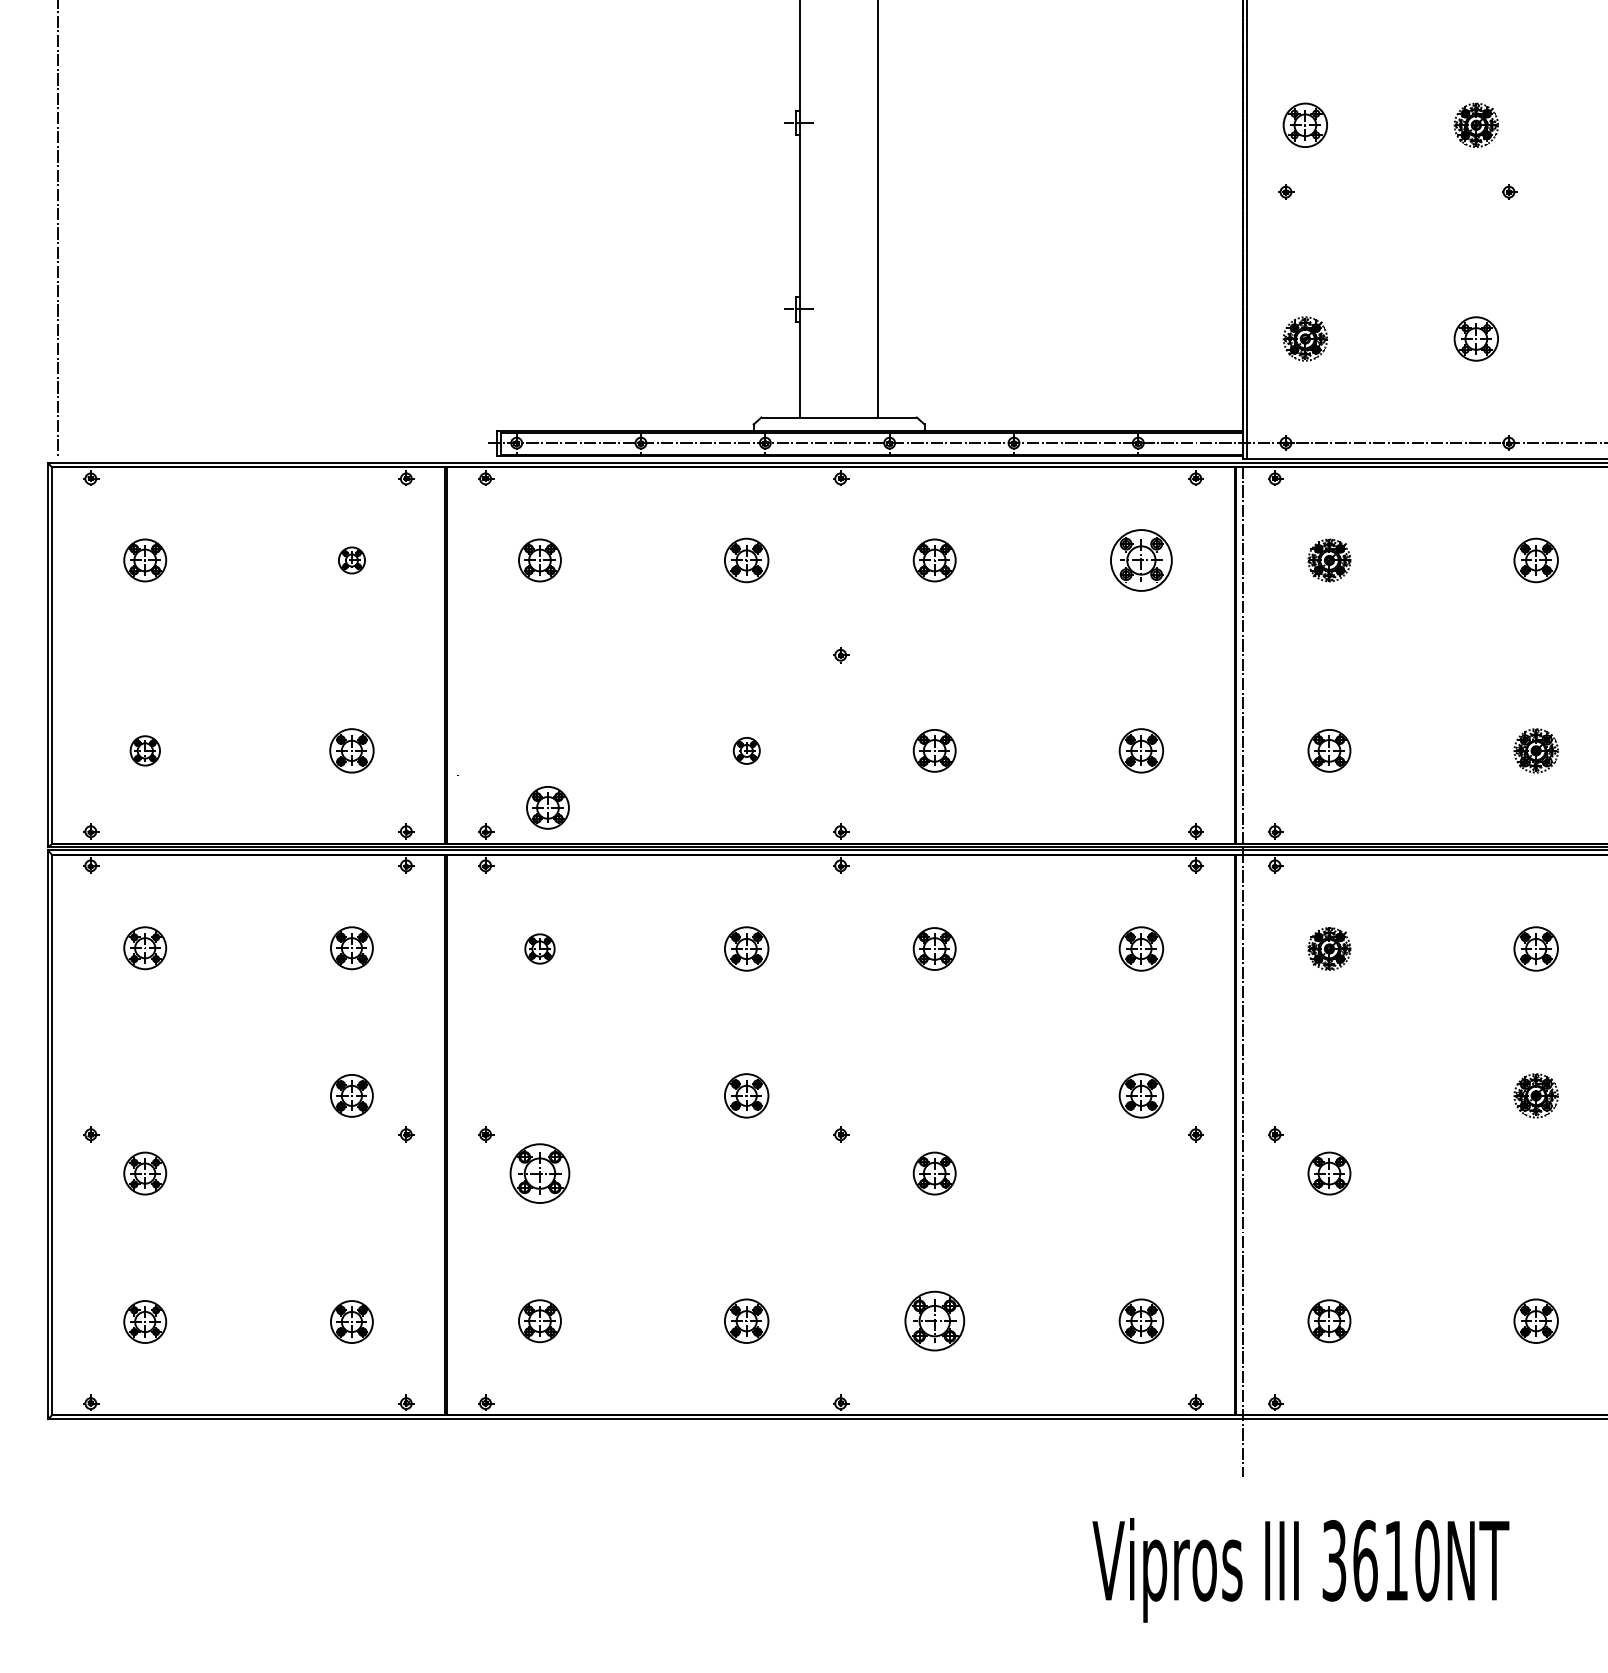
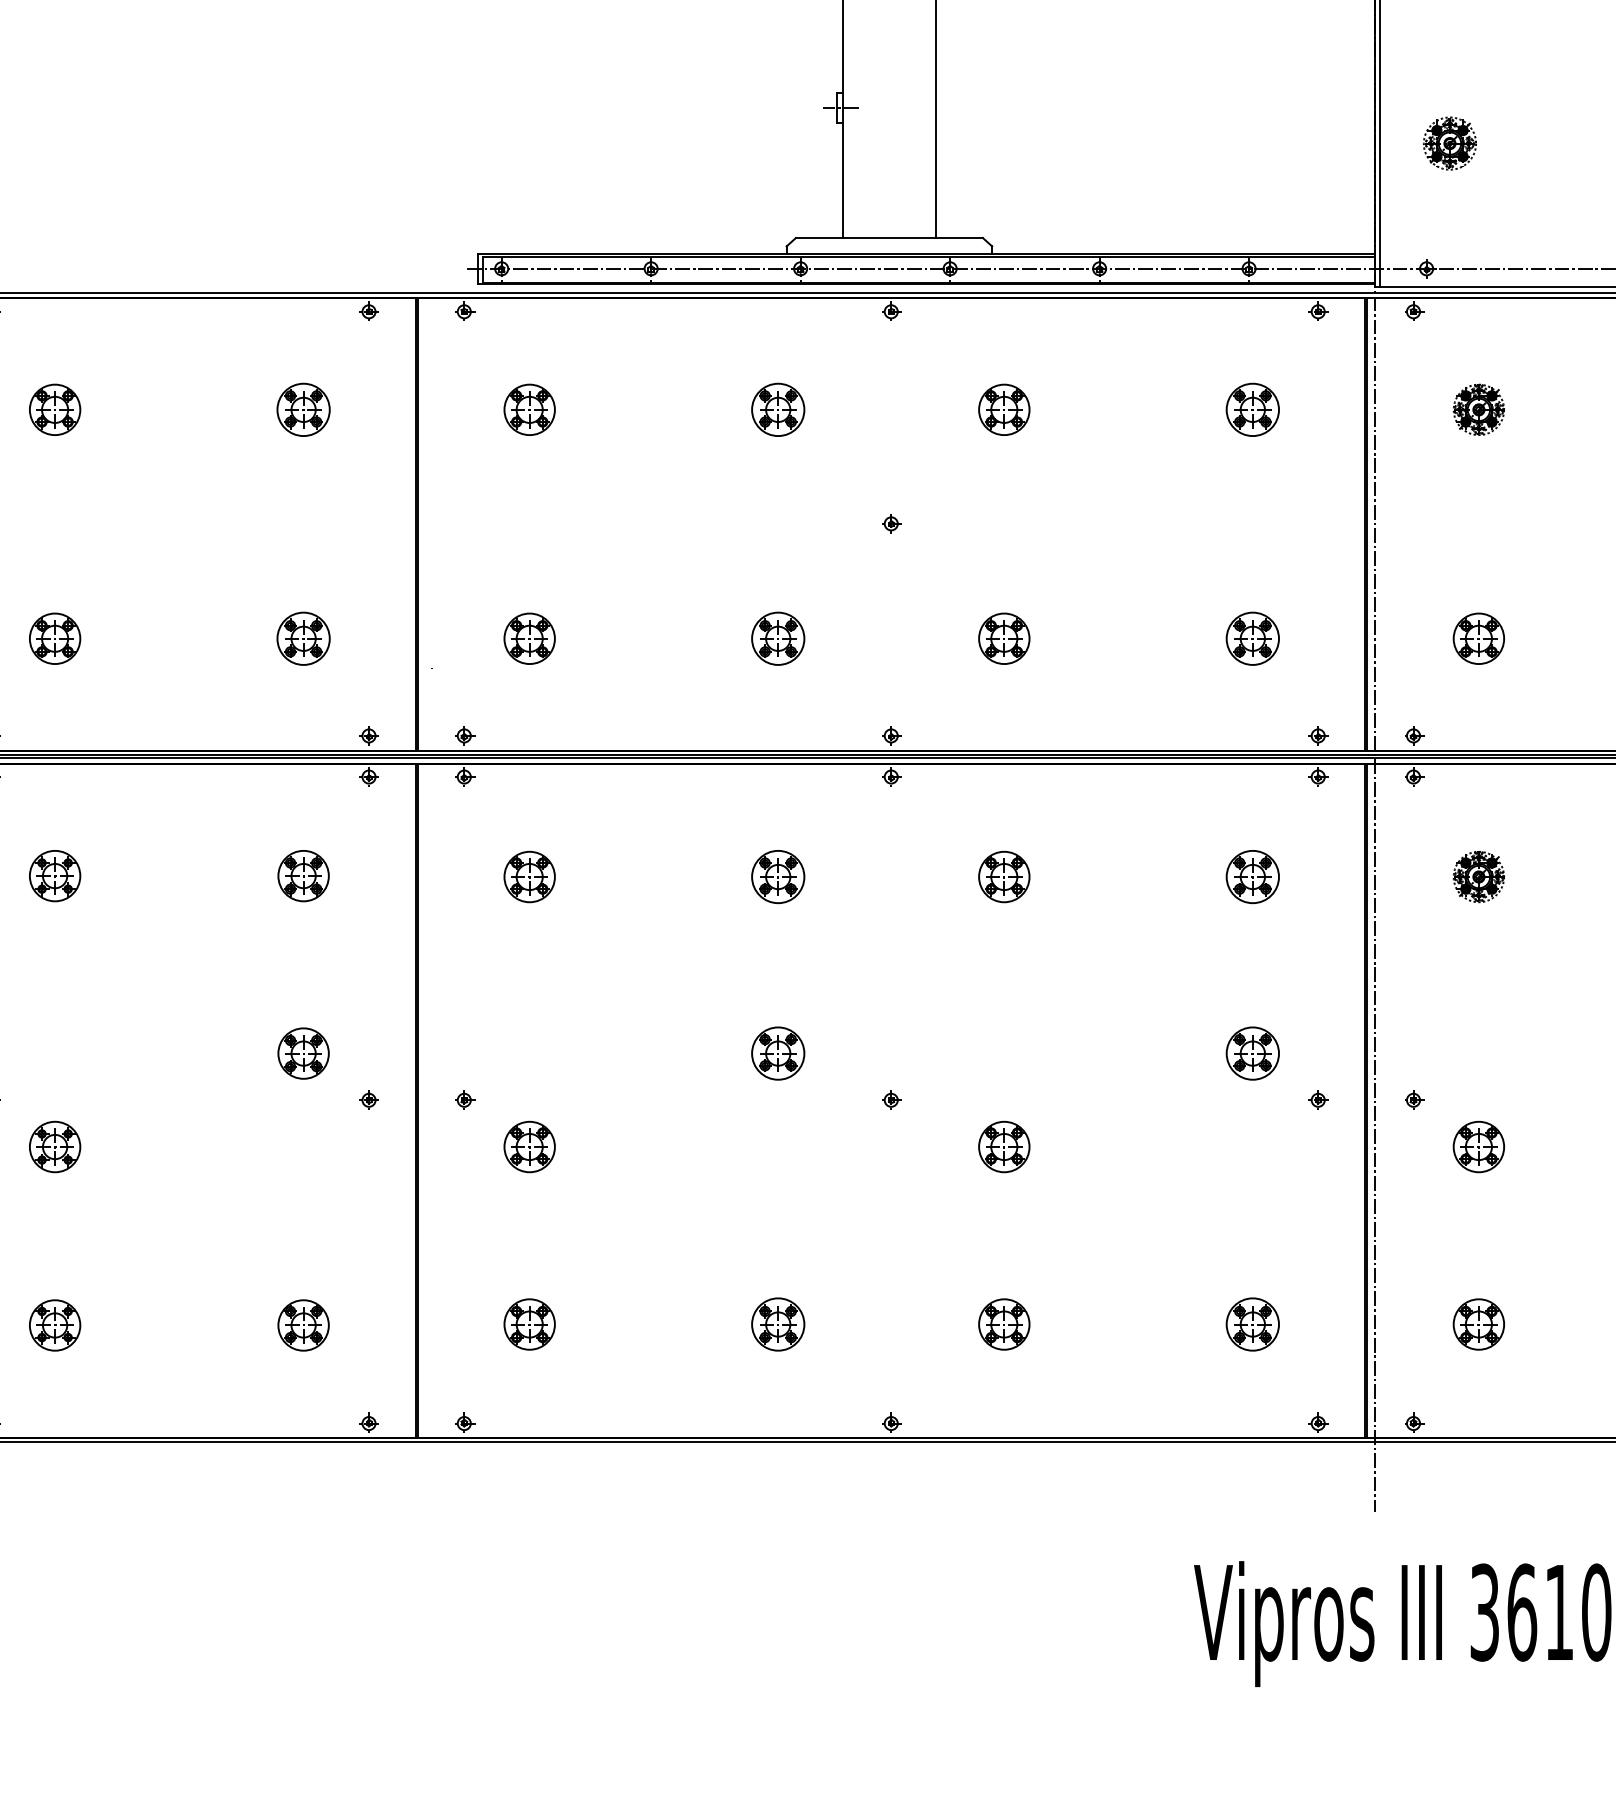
part: (351, 560) -> (303, 409), size x1.67
part: (1141, 560) -> (1252, 409), size x0.71
part: (145, 750) -> (55, 638), size x1.43
part: (746, 750) -> (778, 638), size x1.67
part: (547, 807) -> (529, 638), moved
part: (539, 948) -> (529, 876), size x1.43
part: (539, 1173) -> (529, 1146), size x0.71
part: (934, 1321) -> (1004, 1324), size x0.71

